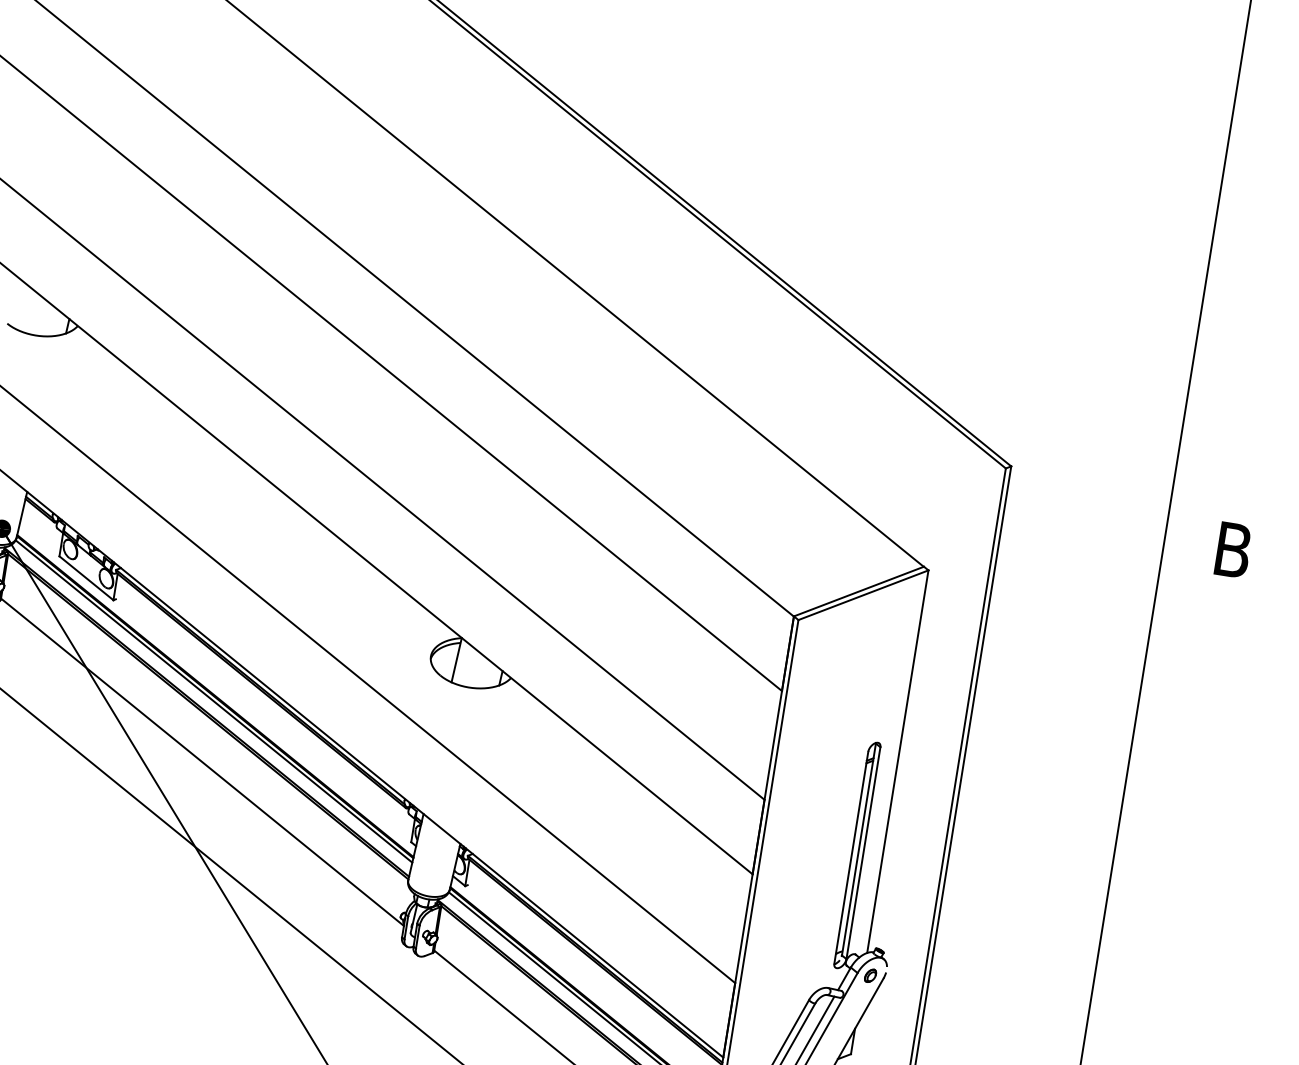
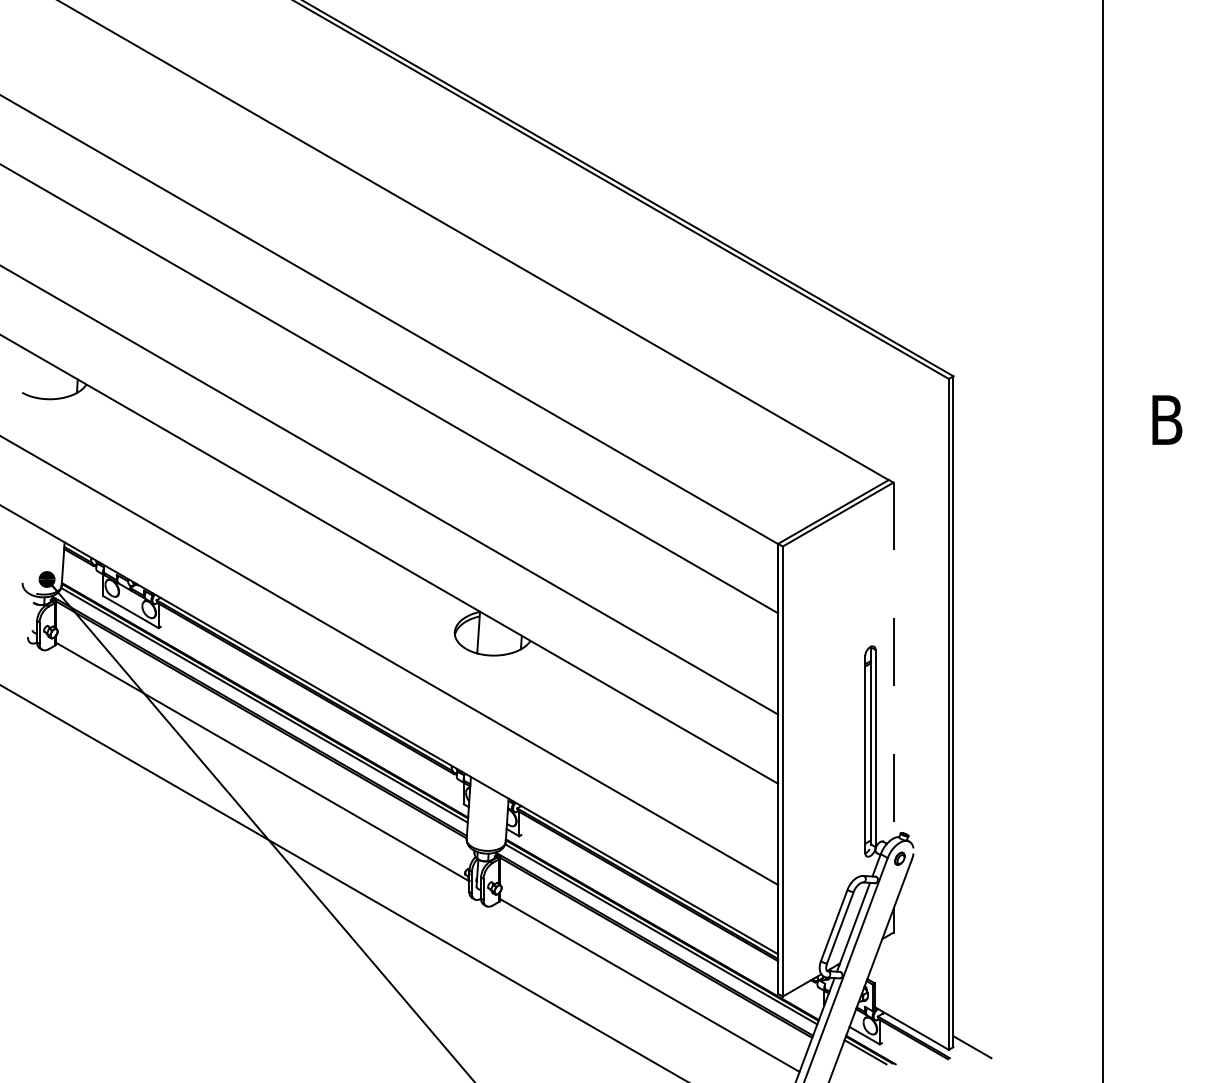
line: (897, 761) -> (893, 660), solid -> dashed

